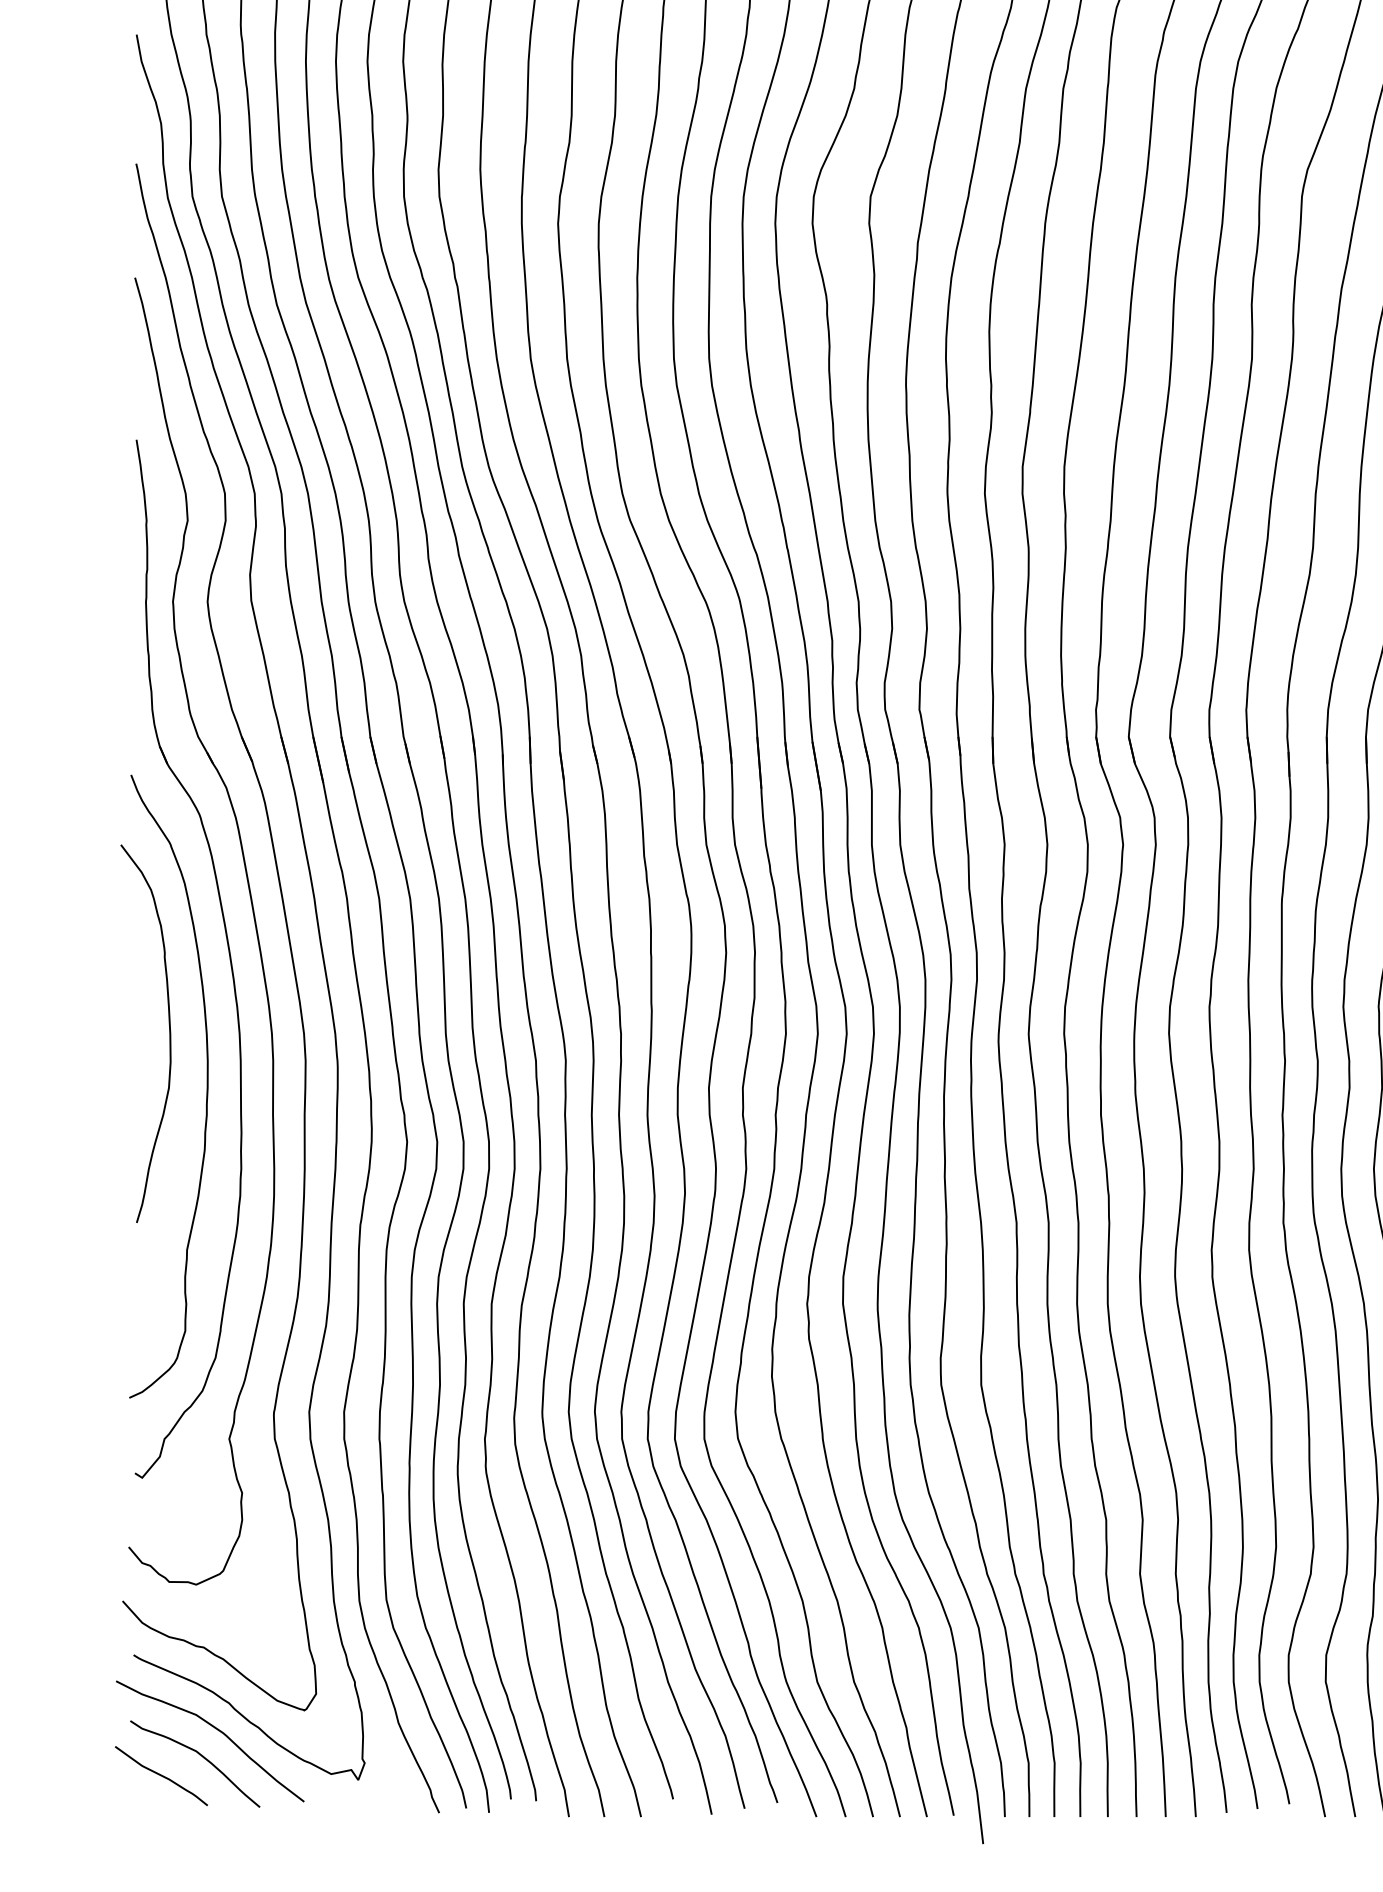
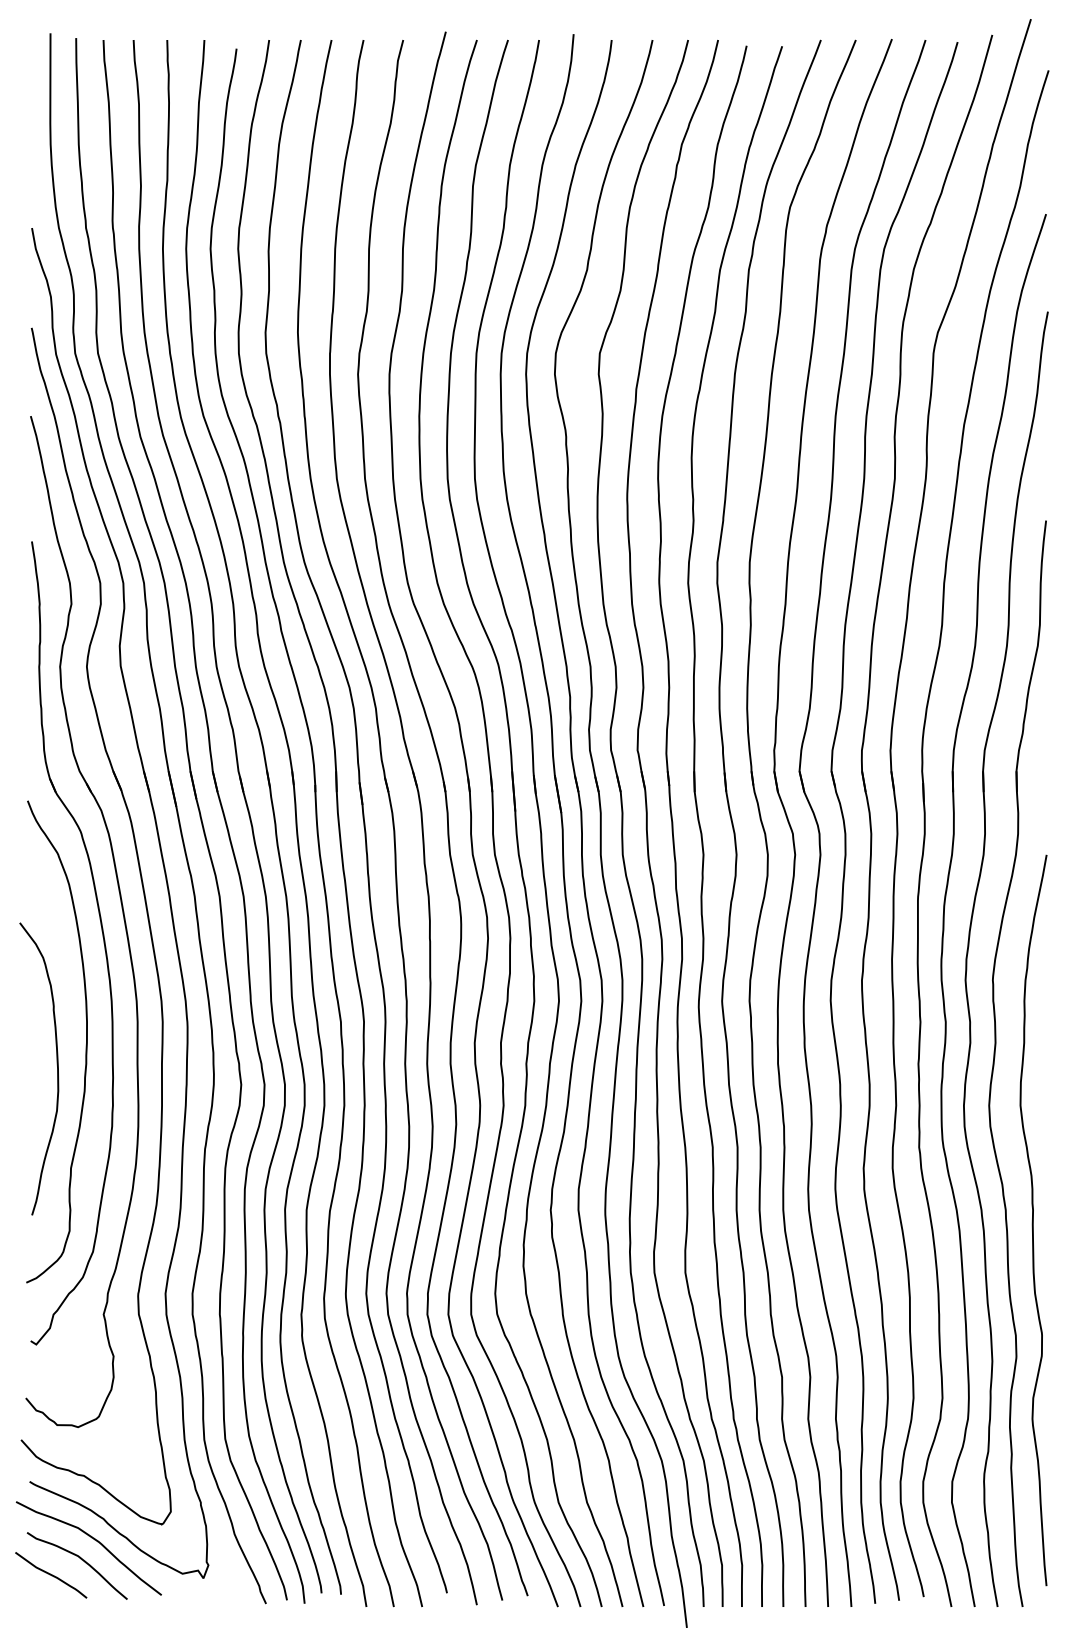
curve: (168, 1027) -> (56, 1064), moved

